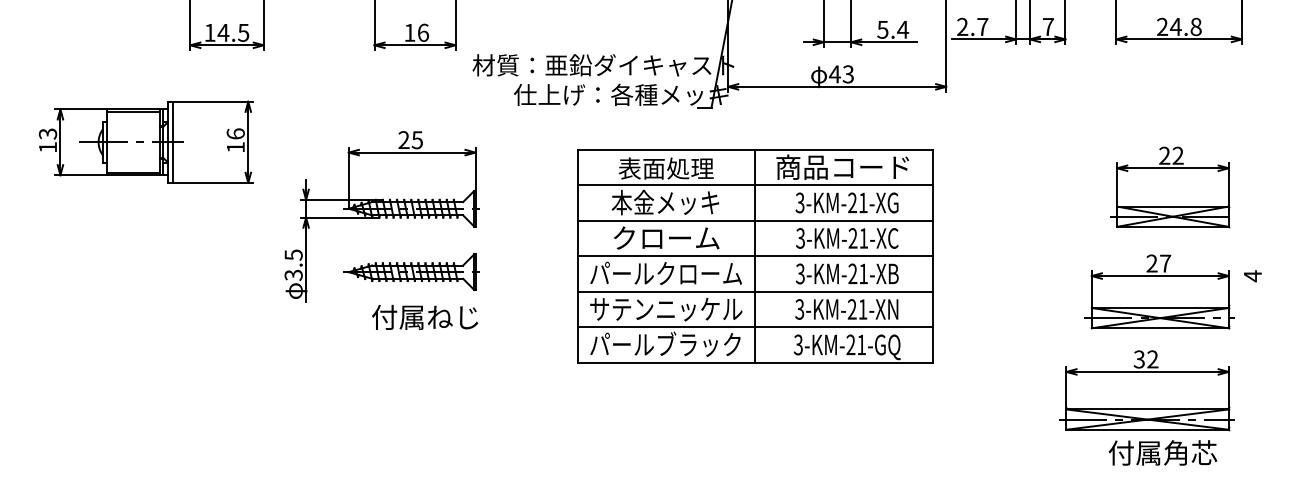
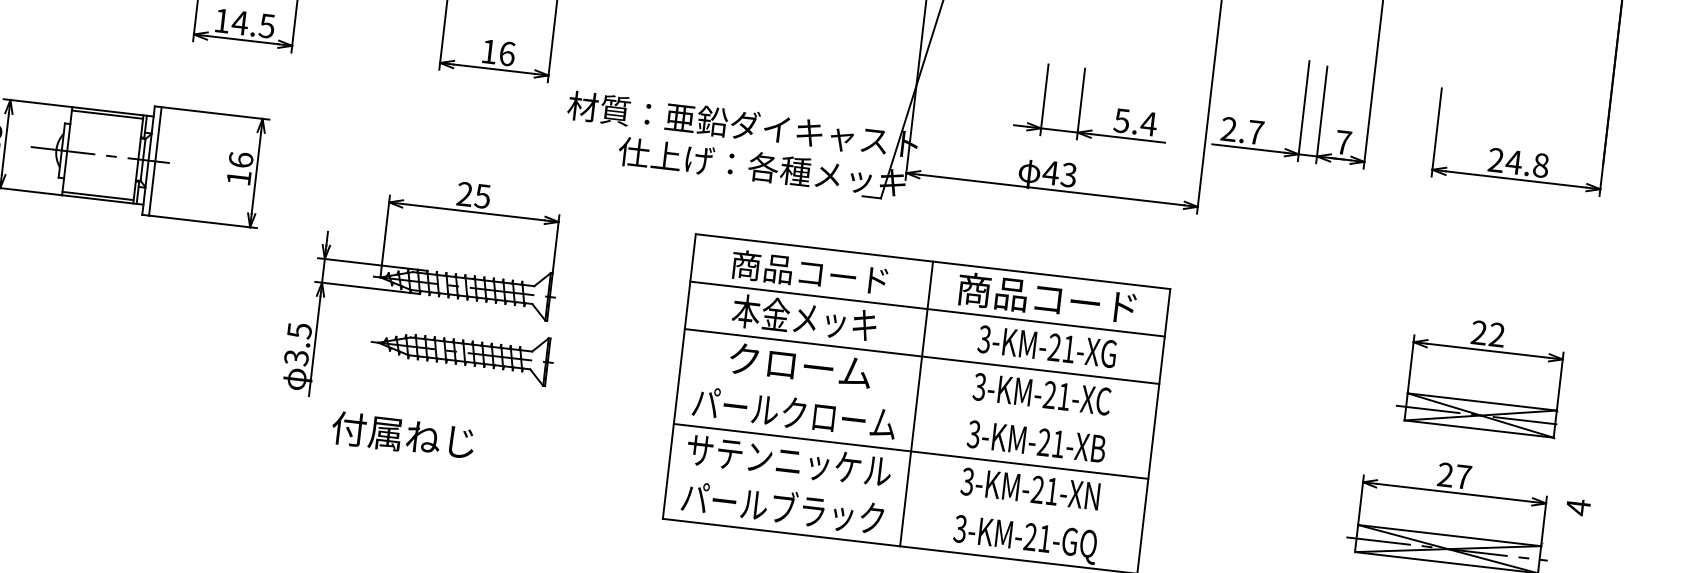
text: (665, 168) -> (809, 272), 表面処理 -> 商品コード
line: (754, 256) -> (915, 403), removed
part: (411, 271) -> (462, 351), moved
text: (425, 316) -> (403, 434), moved
line: (754, 327) -> (904, 498), removed

